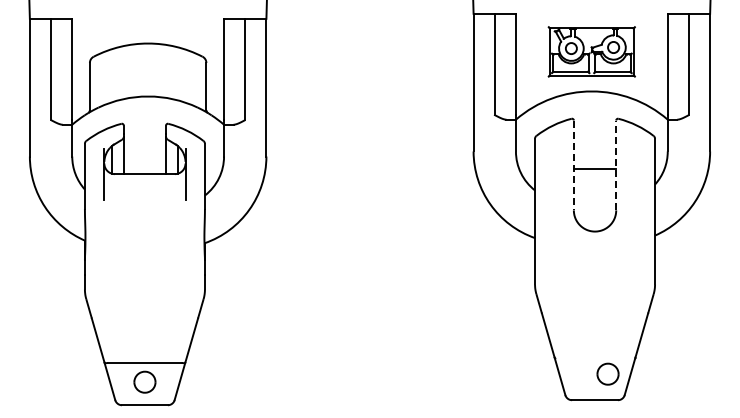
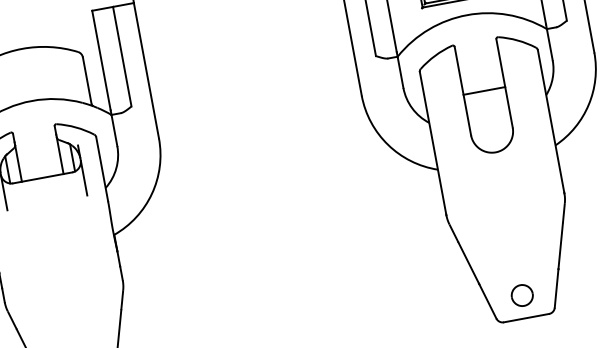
line: (573, 165) -> (462, 91), dashed -> solid
line: (616, 165) -> (504, 83), dashed -> solid
part: (607, 373) -> (521, 294), moved

